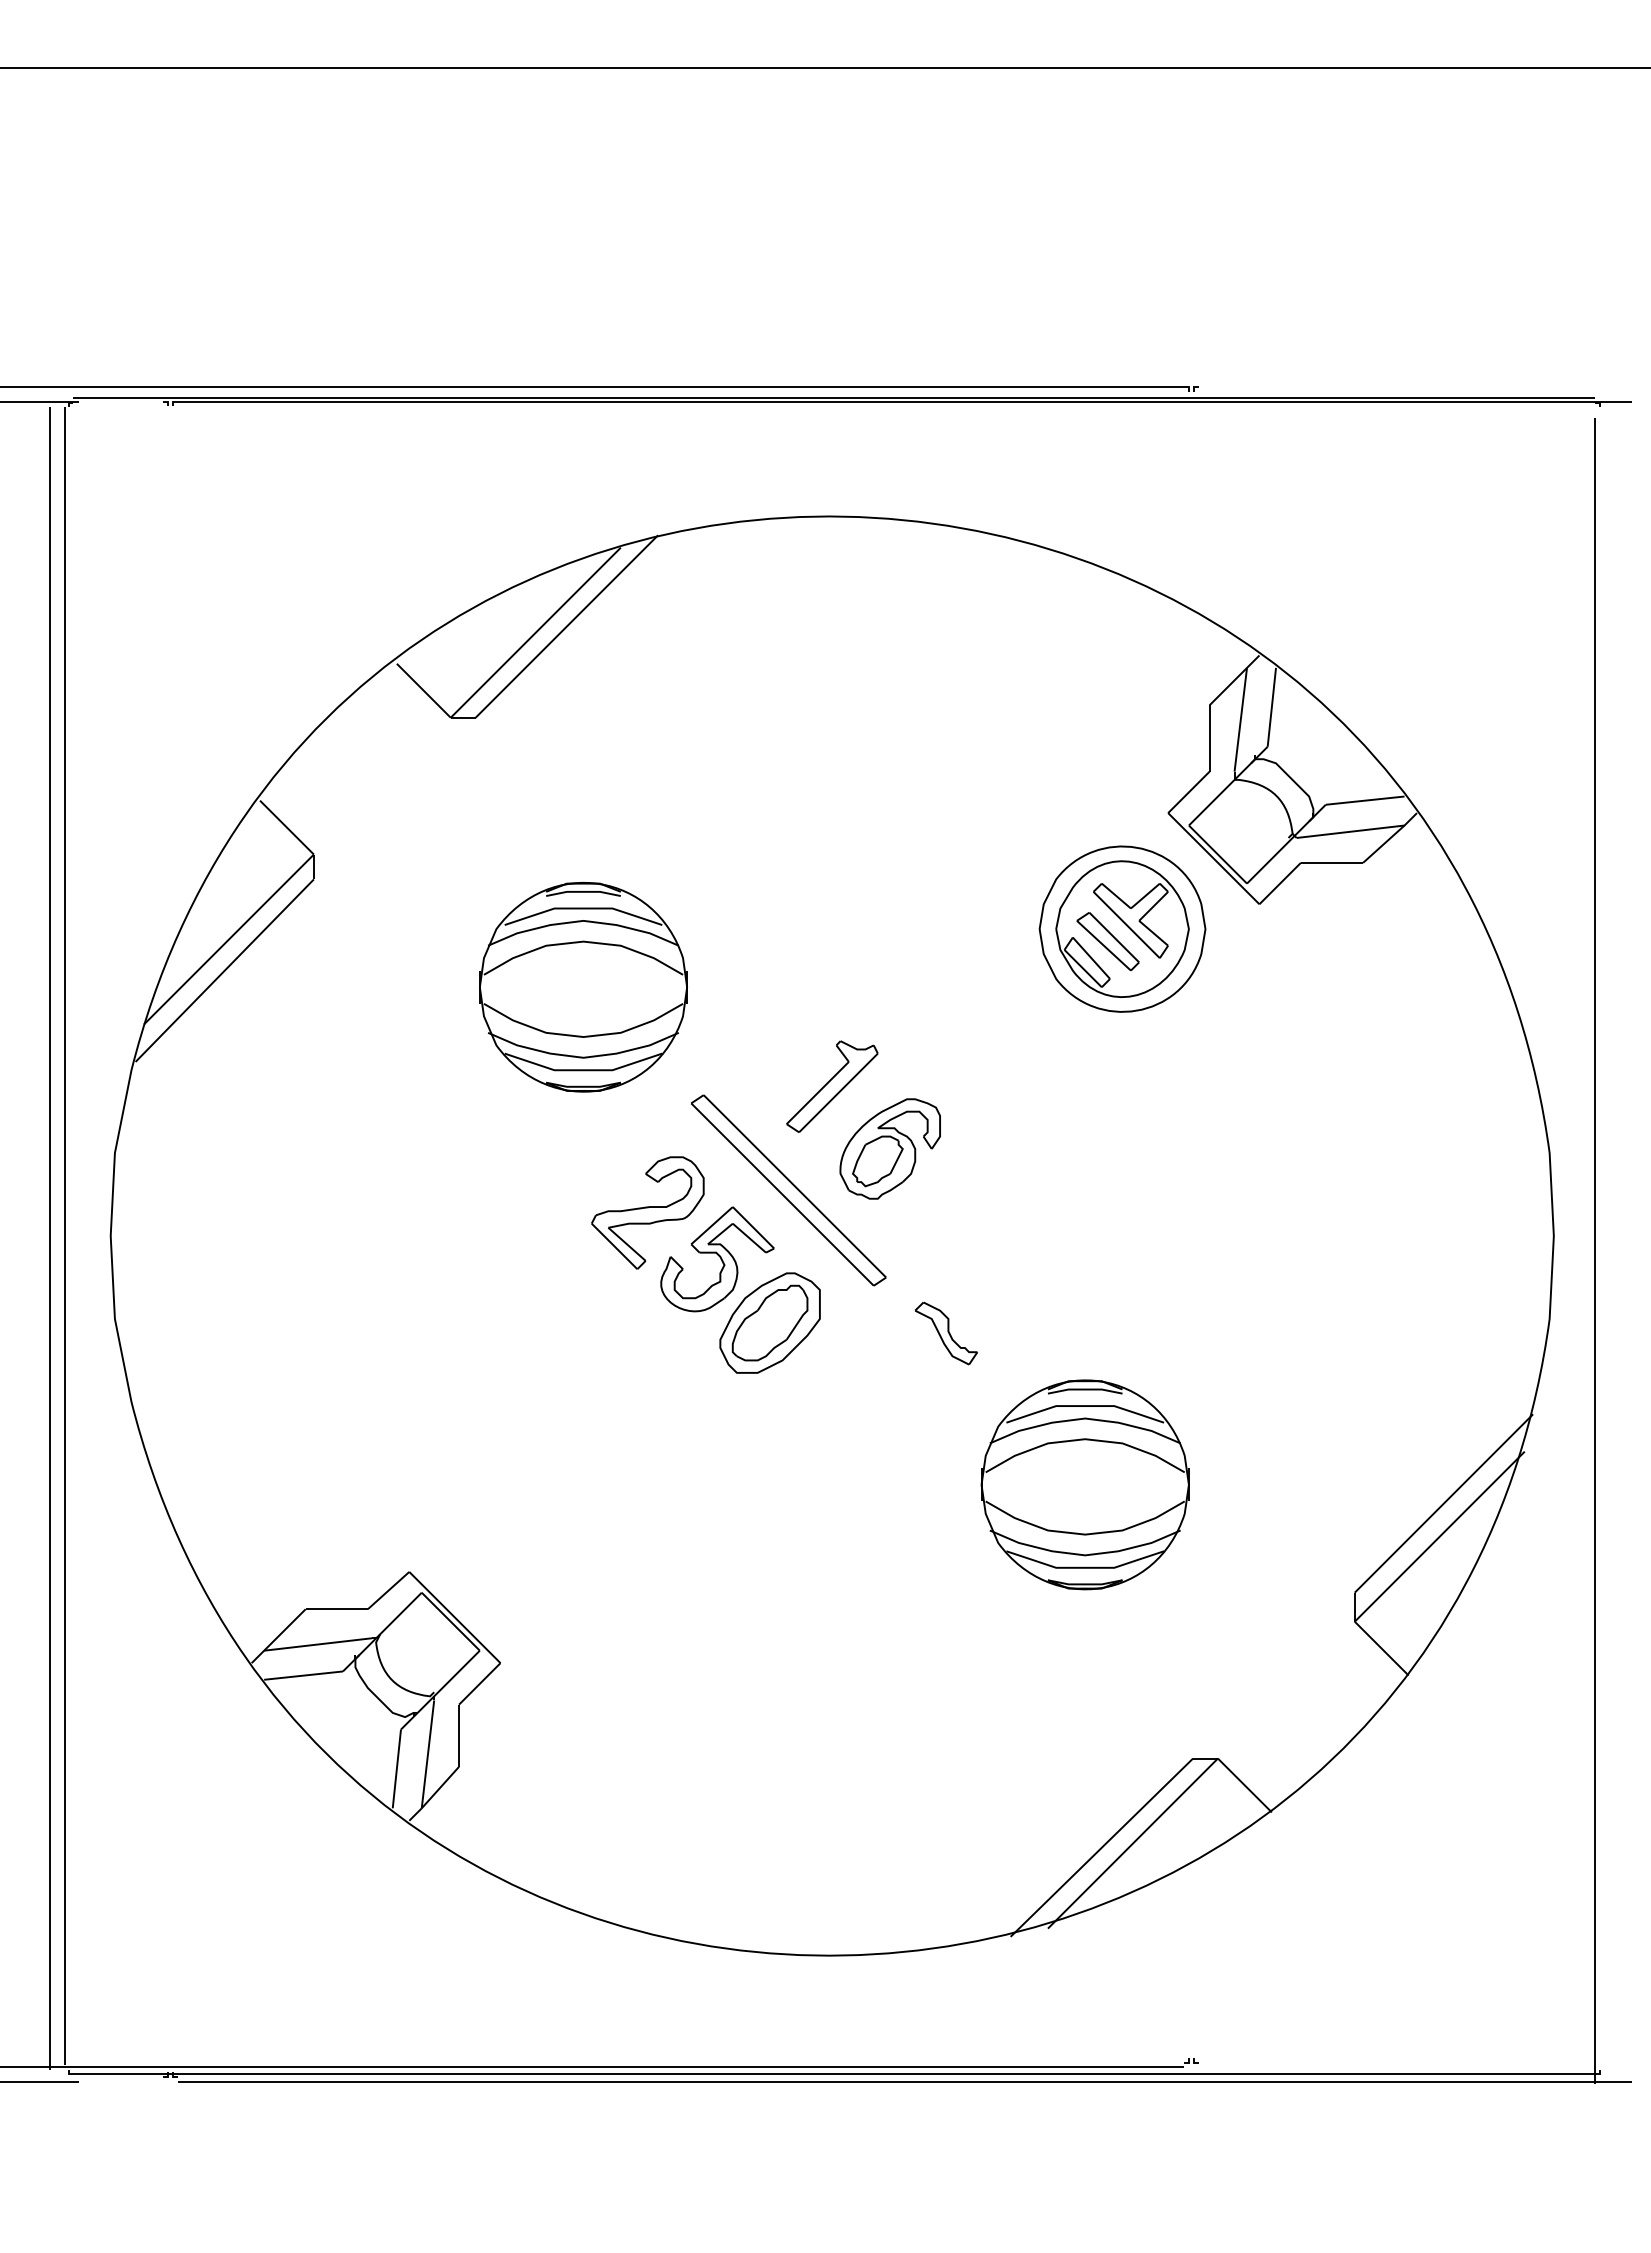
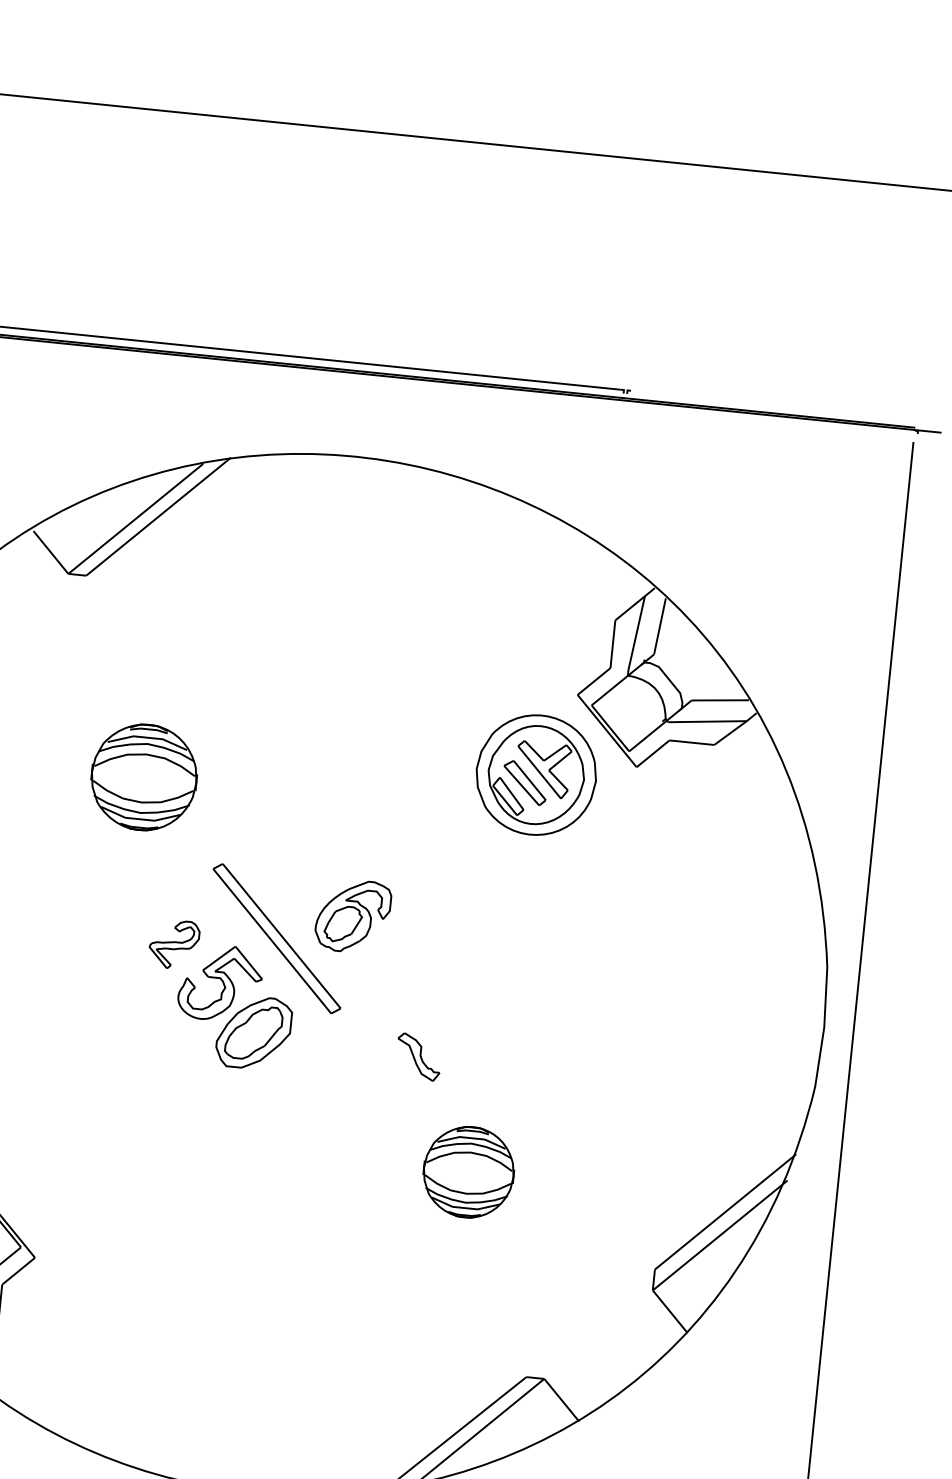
part: (583, 986) -> (144, 776), size x0.7
part: (832, 1086) -> (316, 867), removed
part: (647, 1212) -> (173, 944), size x0.6
part: (946, 1333) -> (418, 1057), moved
part: (1084, 1484) -> (468, 1171), size x0.6

